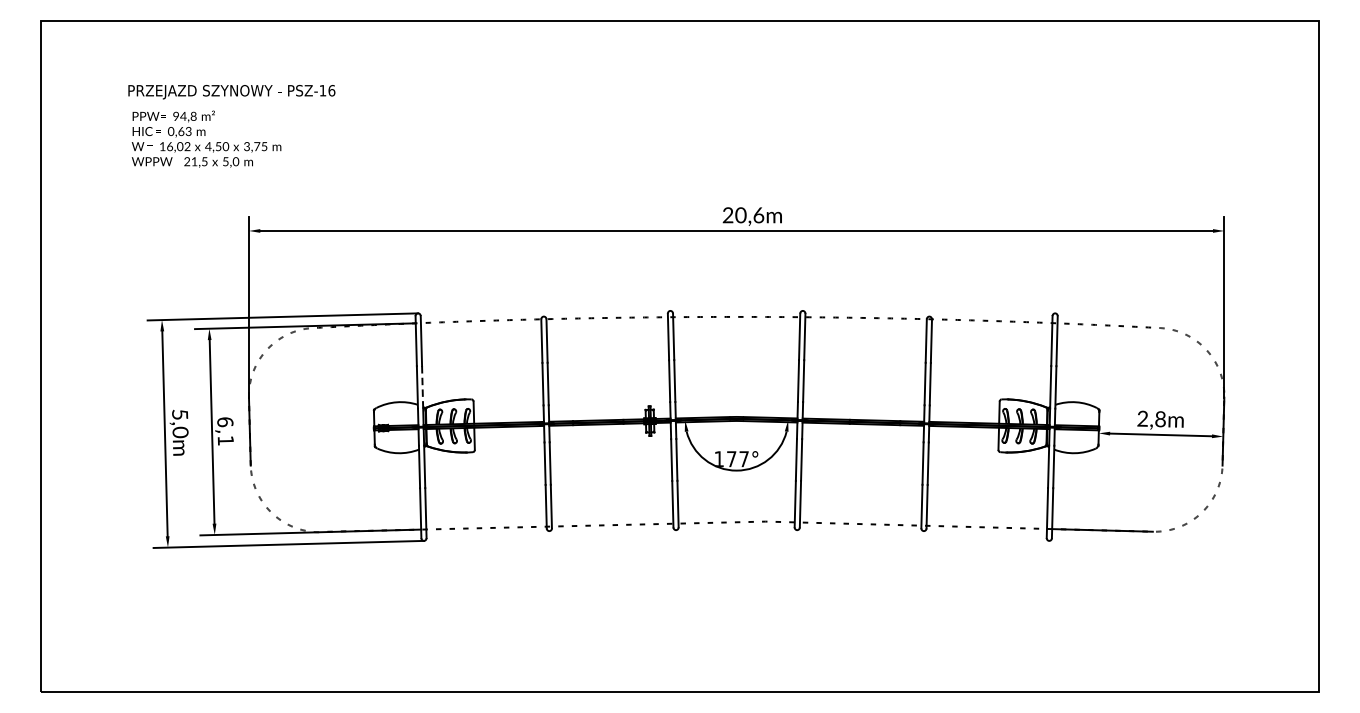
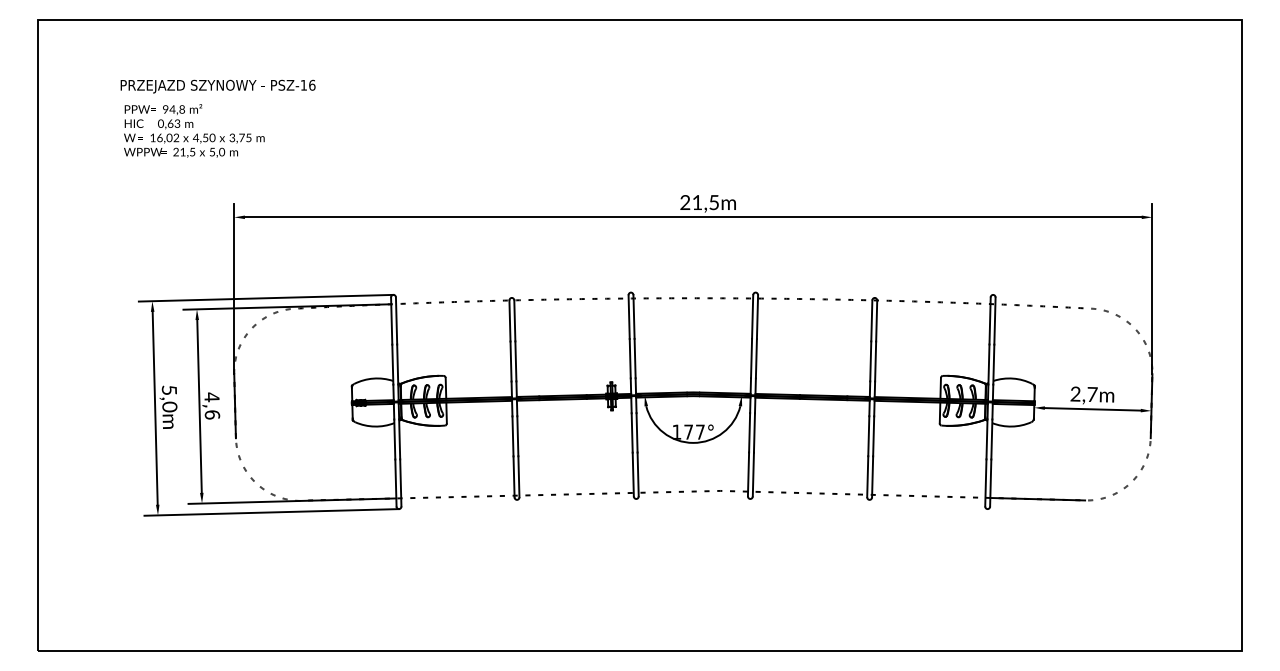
text: (749, 215) -> (705, 202), 20,6m -> 21,5m
line: (422, 387) -> (397, 364), dashed -> solid
text: (1160, 419) -> (1092, 394), 2,8m -> 2,7m
text: (225, 430) -> (212, 405), 6,1 -> 4,6

